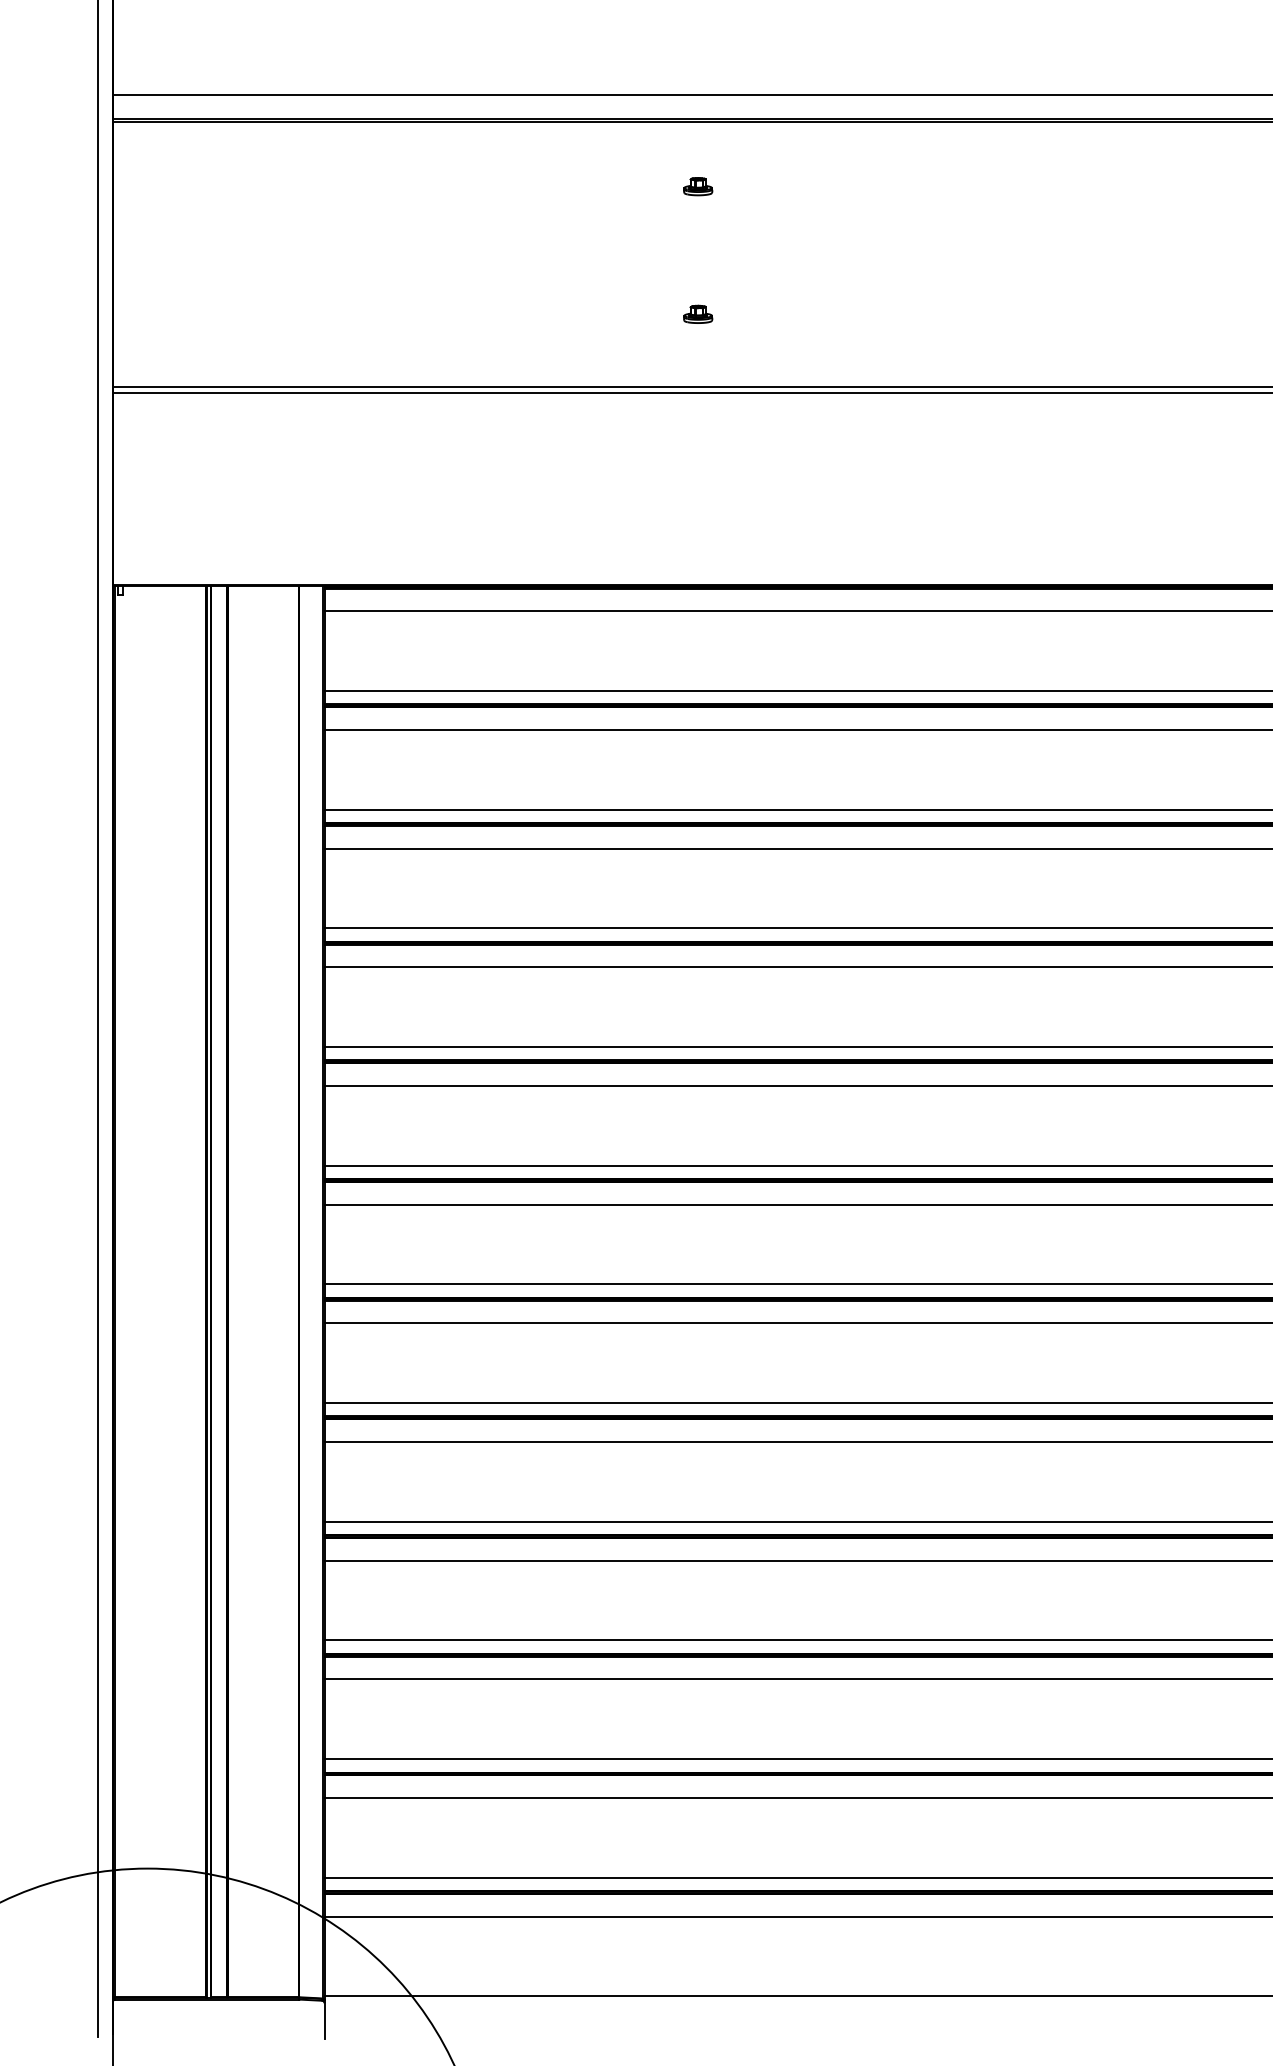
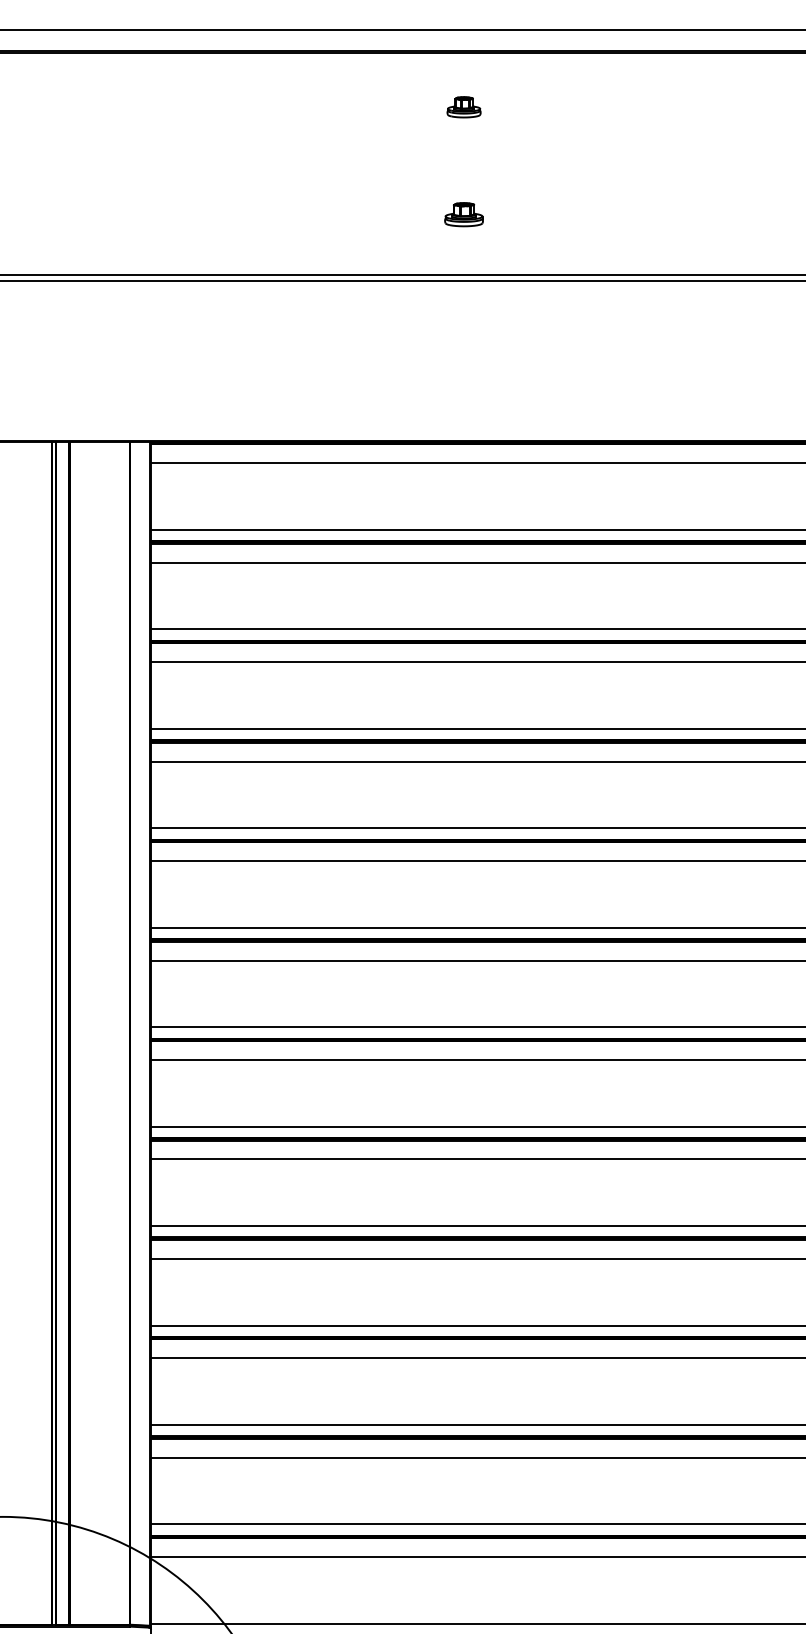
part: (698, 186) -> (464, 107), size x1.4
part: (698, 313) -> (464, 213), size x1.6

